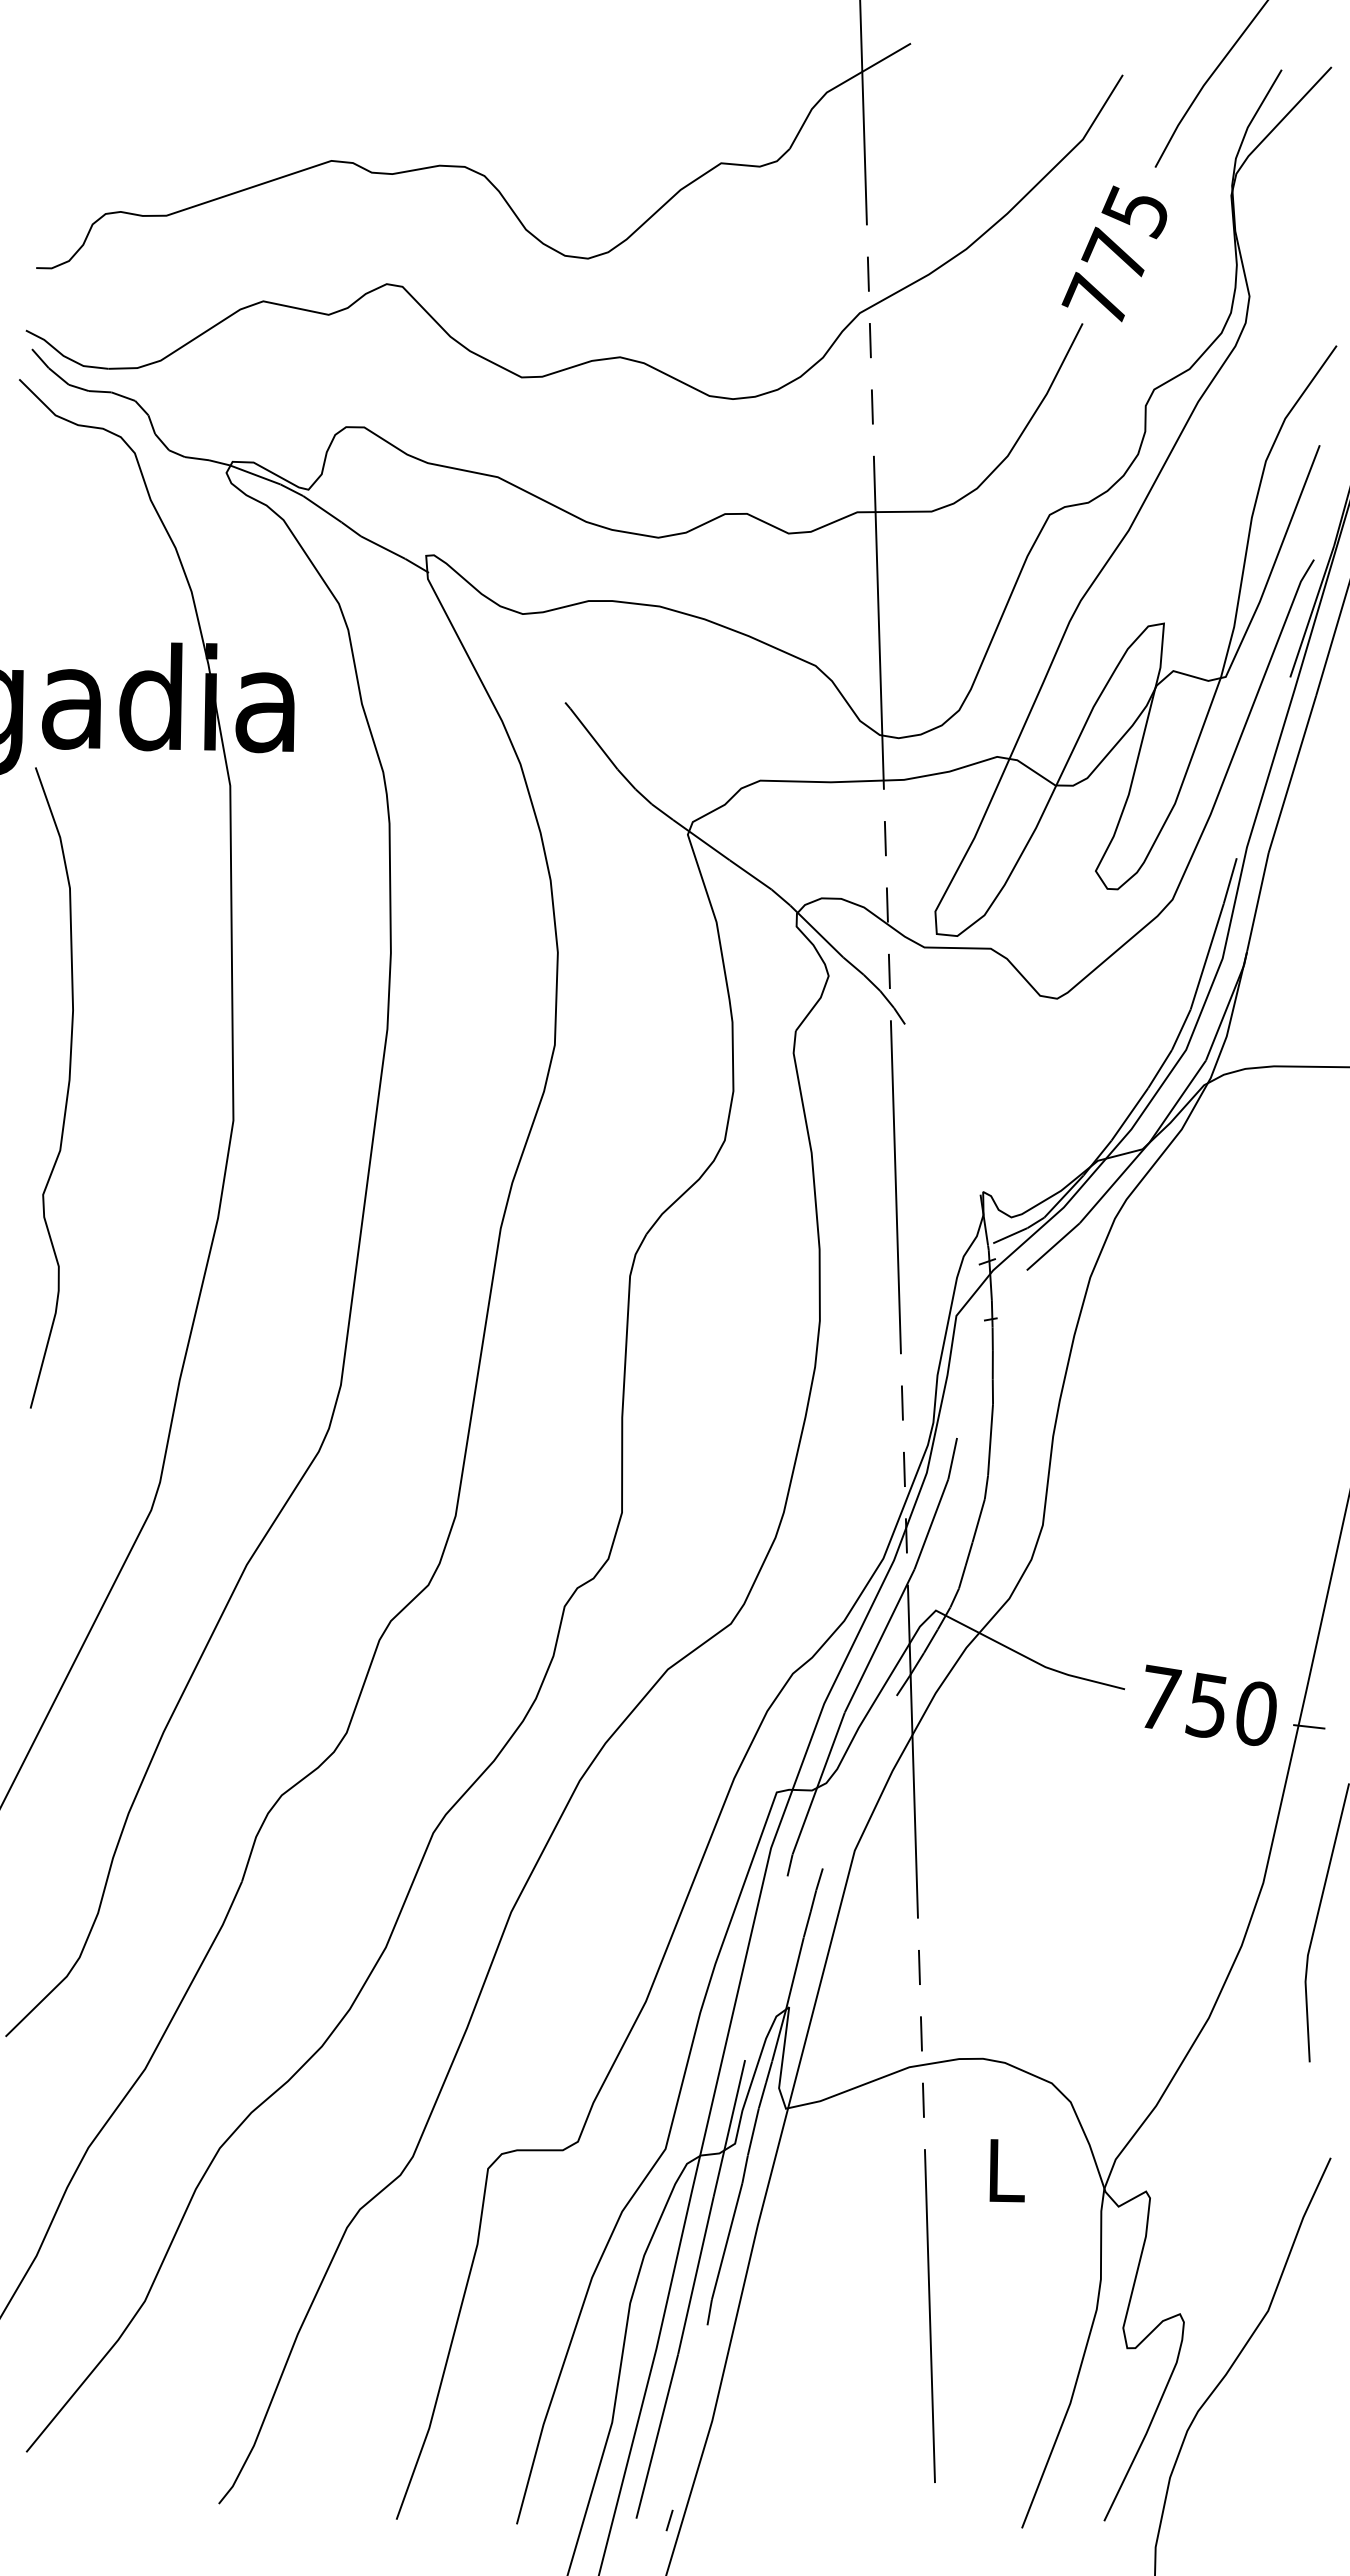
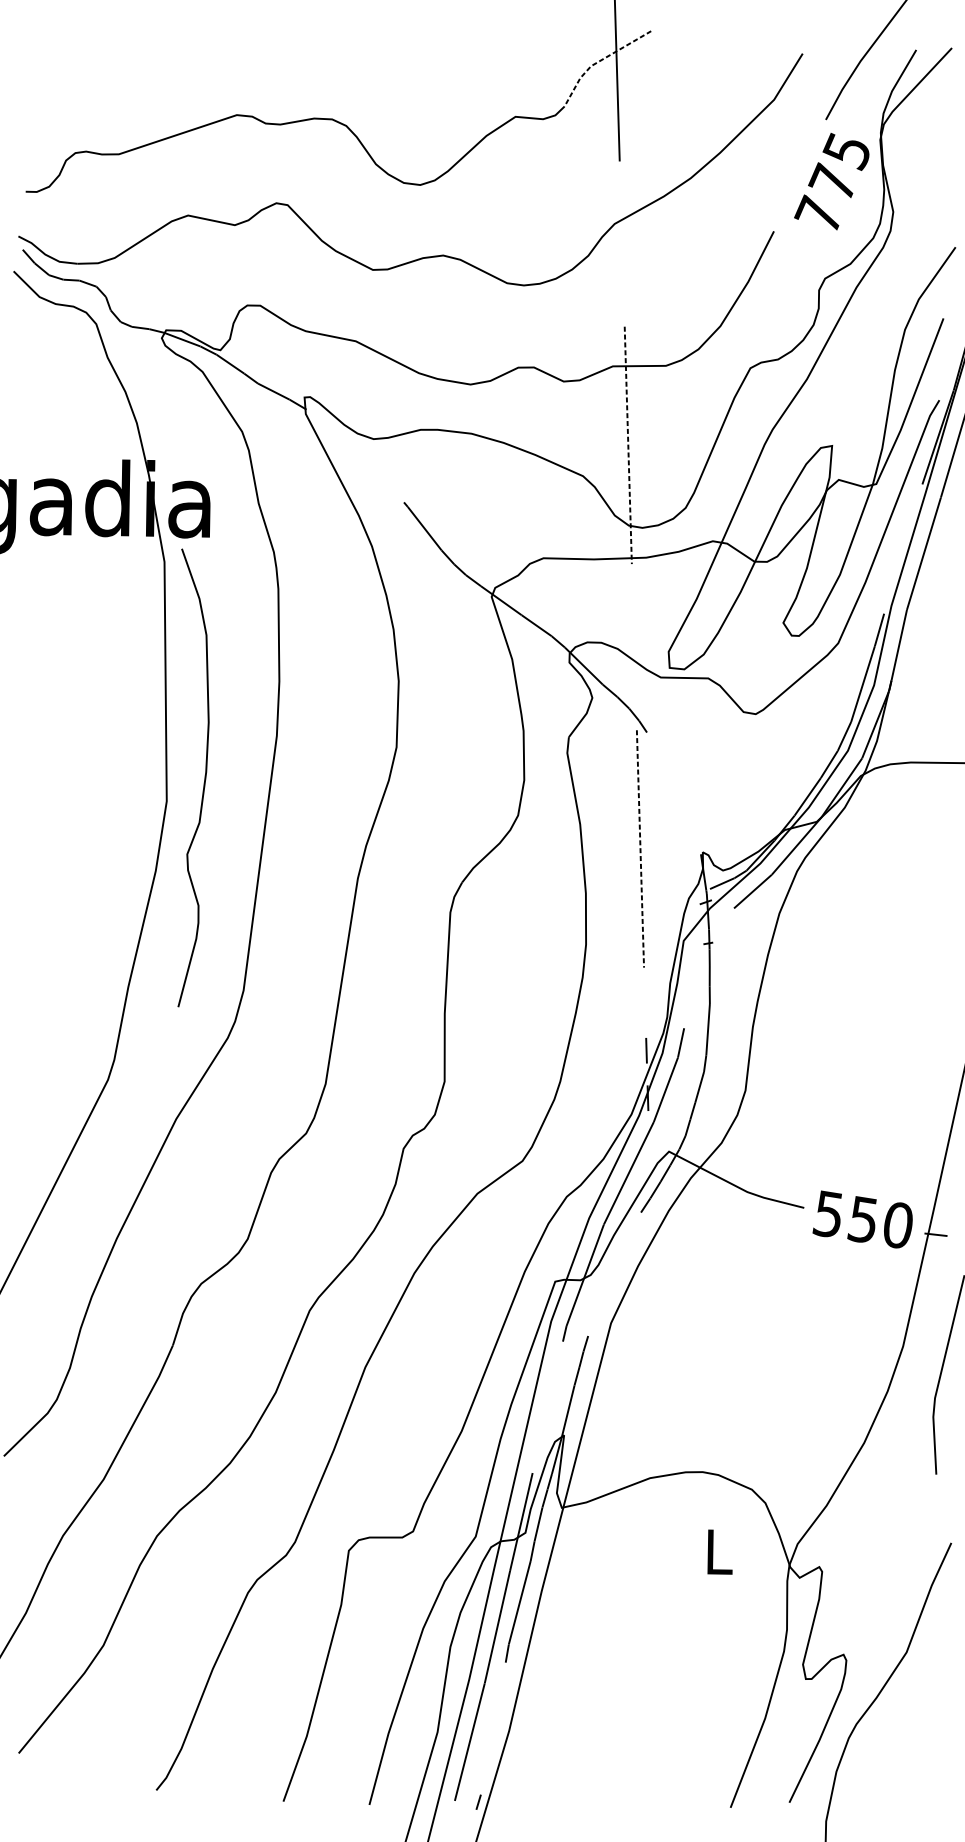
line: (838, 86) -> (599, 61), solid -> dashed
text: (1114, 253) -> (831, 181), moved
line: (868, 273) -> (620, 195), removed
line: (869, 340) -> (621, 243), removed
line: (871, 406) -> (622, 290), removed
line: (878, 623) -> (628, 445), solid -> dashed
line: (884, 838) -> (632, 599), removed
line: (886, 904) -> (633, 646), removed
line: (888, 971) -> (635, 694), removed
curve: (67, 1087) -> (204, 777), moved
line: (895, 1187) -> (640, 849), solid -> dashed
line: (901, 1402) -> (644, 1002), removed
text: (1159, 1697) -> (828, 1213), 750 -> 550
line: (912, 1751) -> (652, 1252), removed
line: (918, 1967) -> (656, 1406), removed
line: (920, 2033) -> (658, 1454), removed
line: (922, 2099) -> (659, 1501), removed
line: (929, 2316) -> (664, 1656), removed

